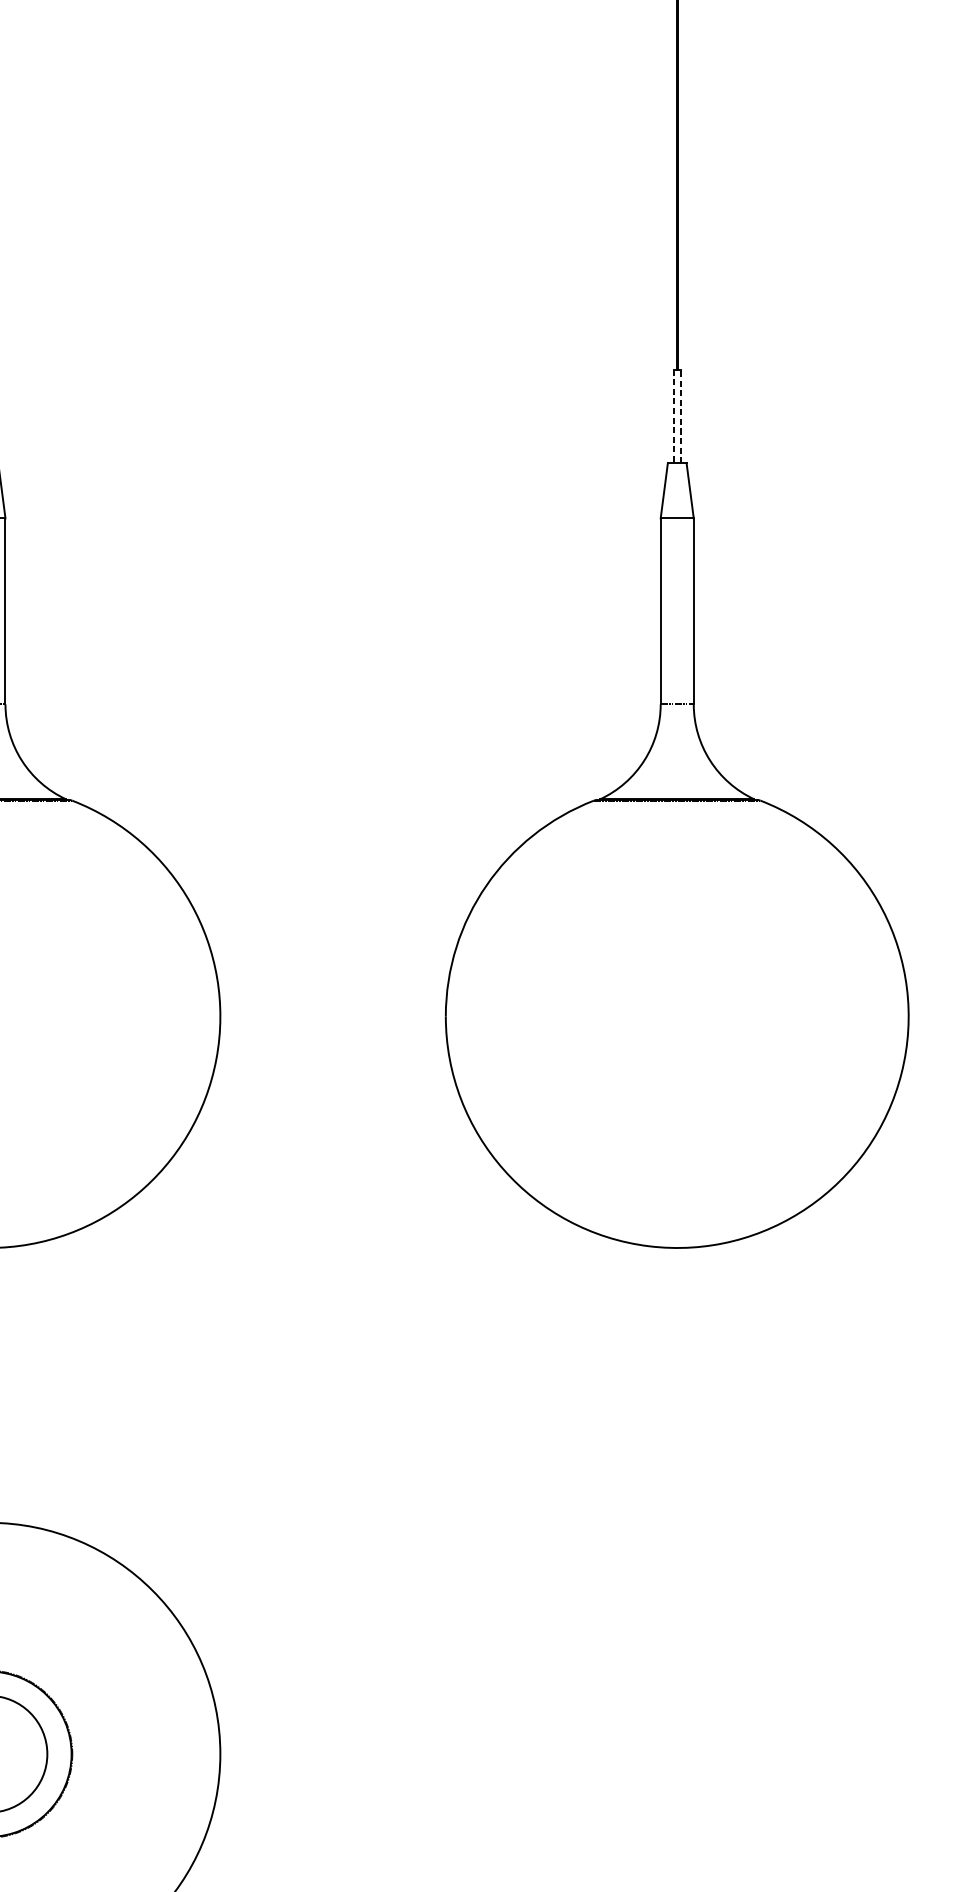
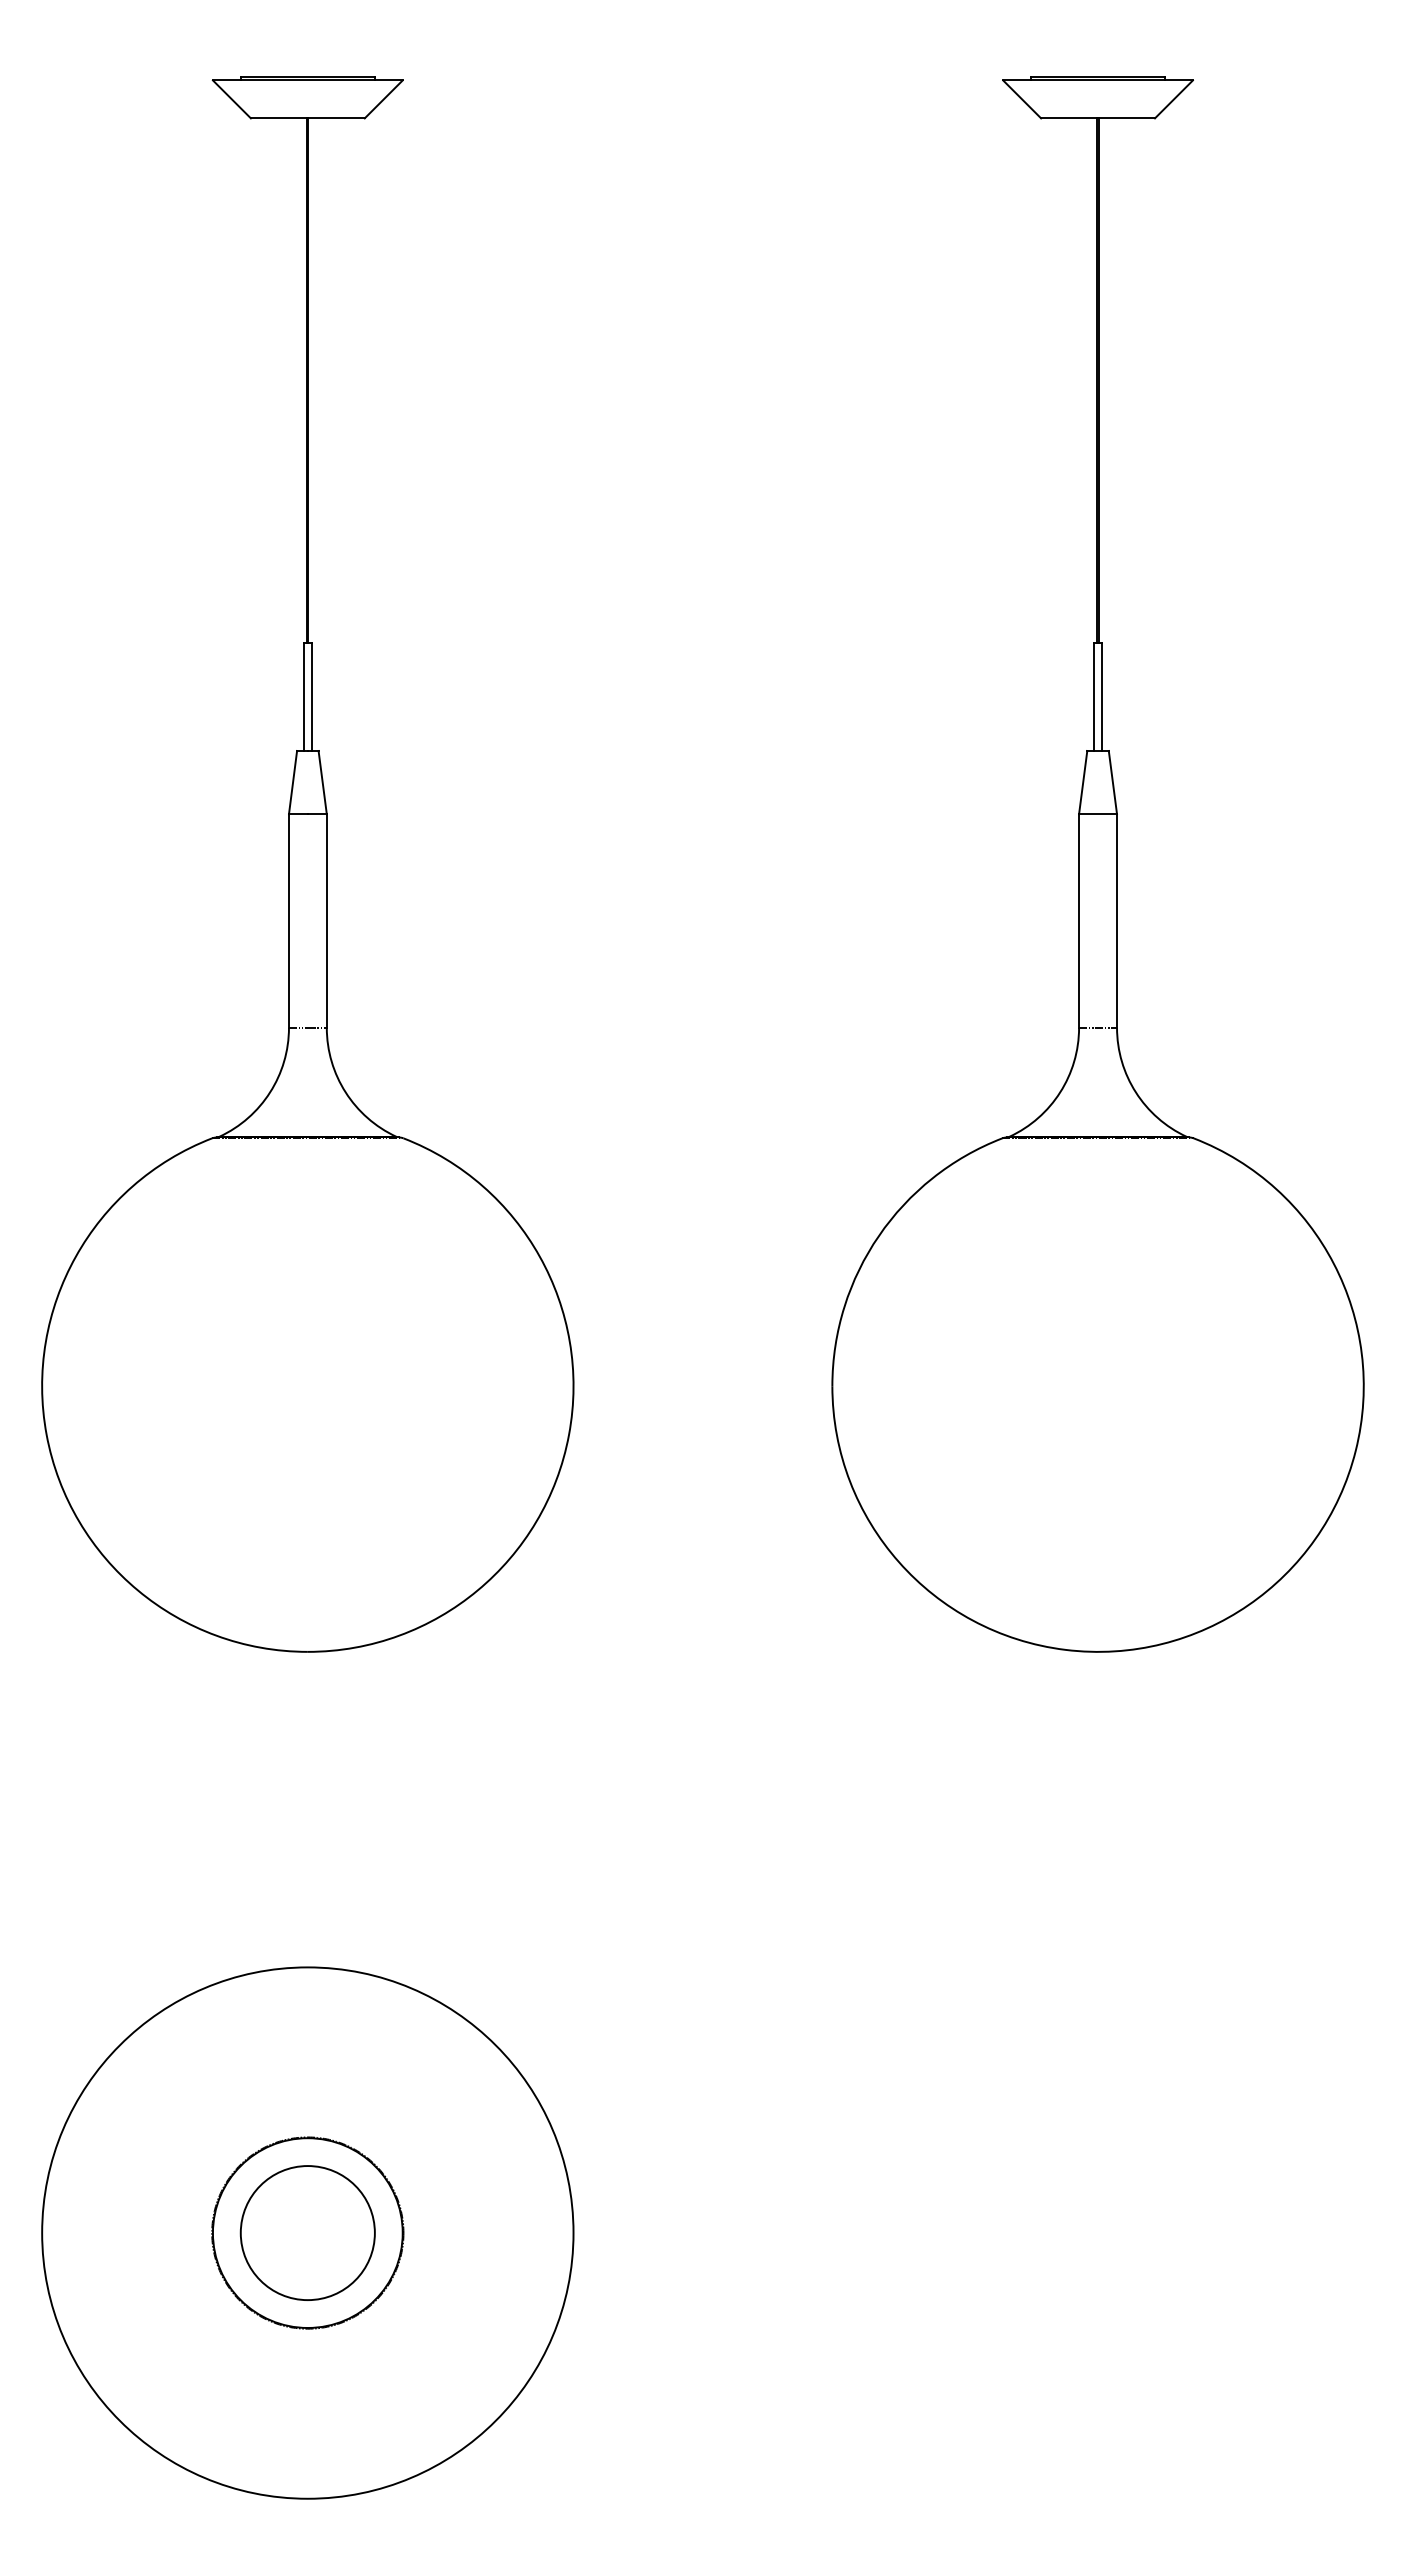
line: (674, 416) -> (1094, 697), dashed -> solid
line: (681, 416) -> (1102, 697), dashed -> solid

